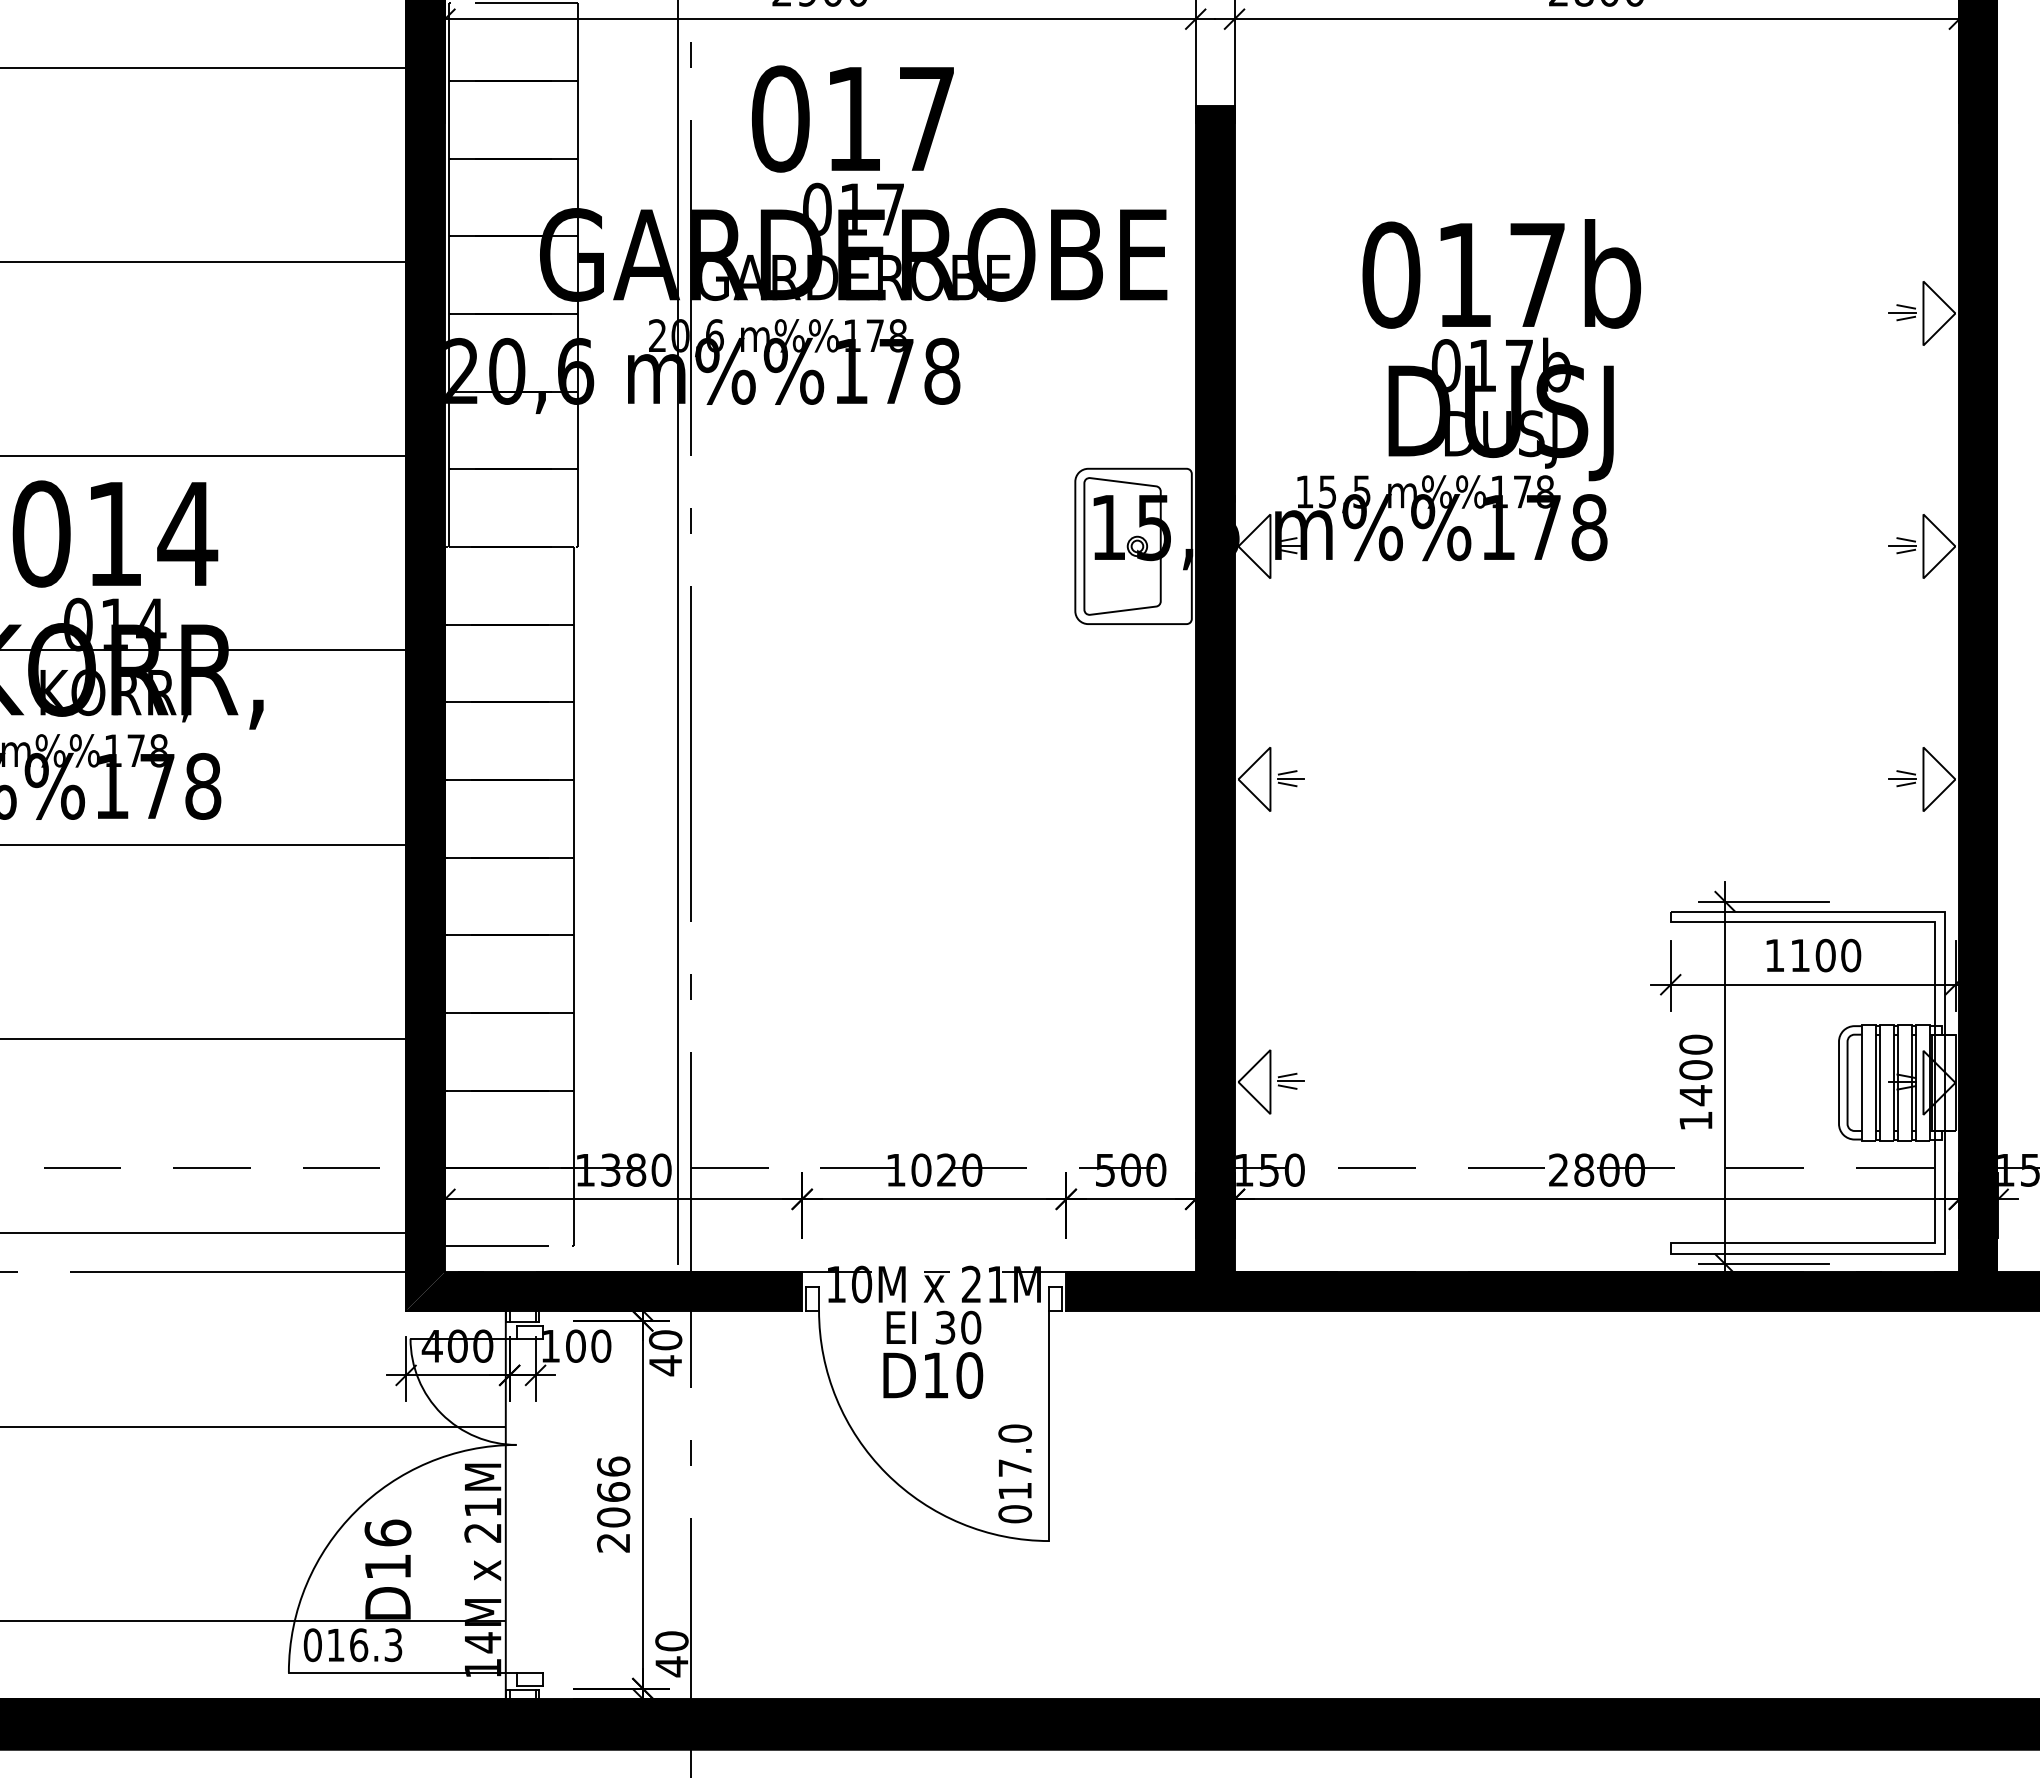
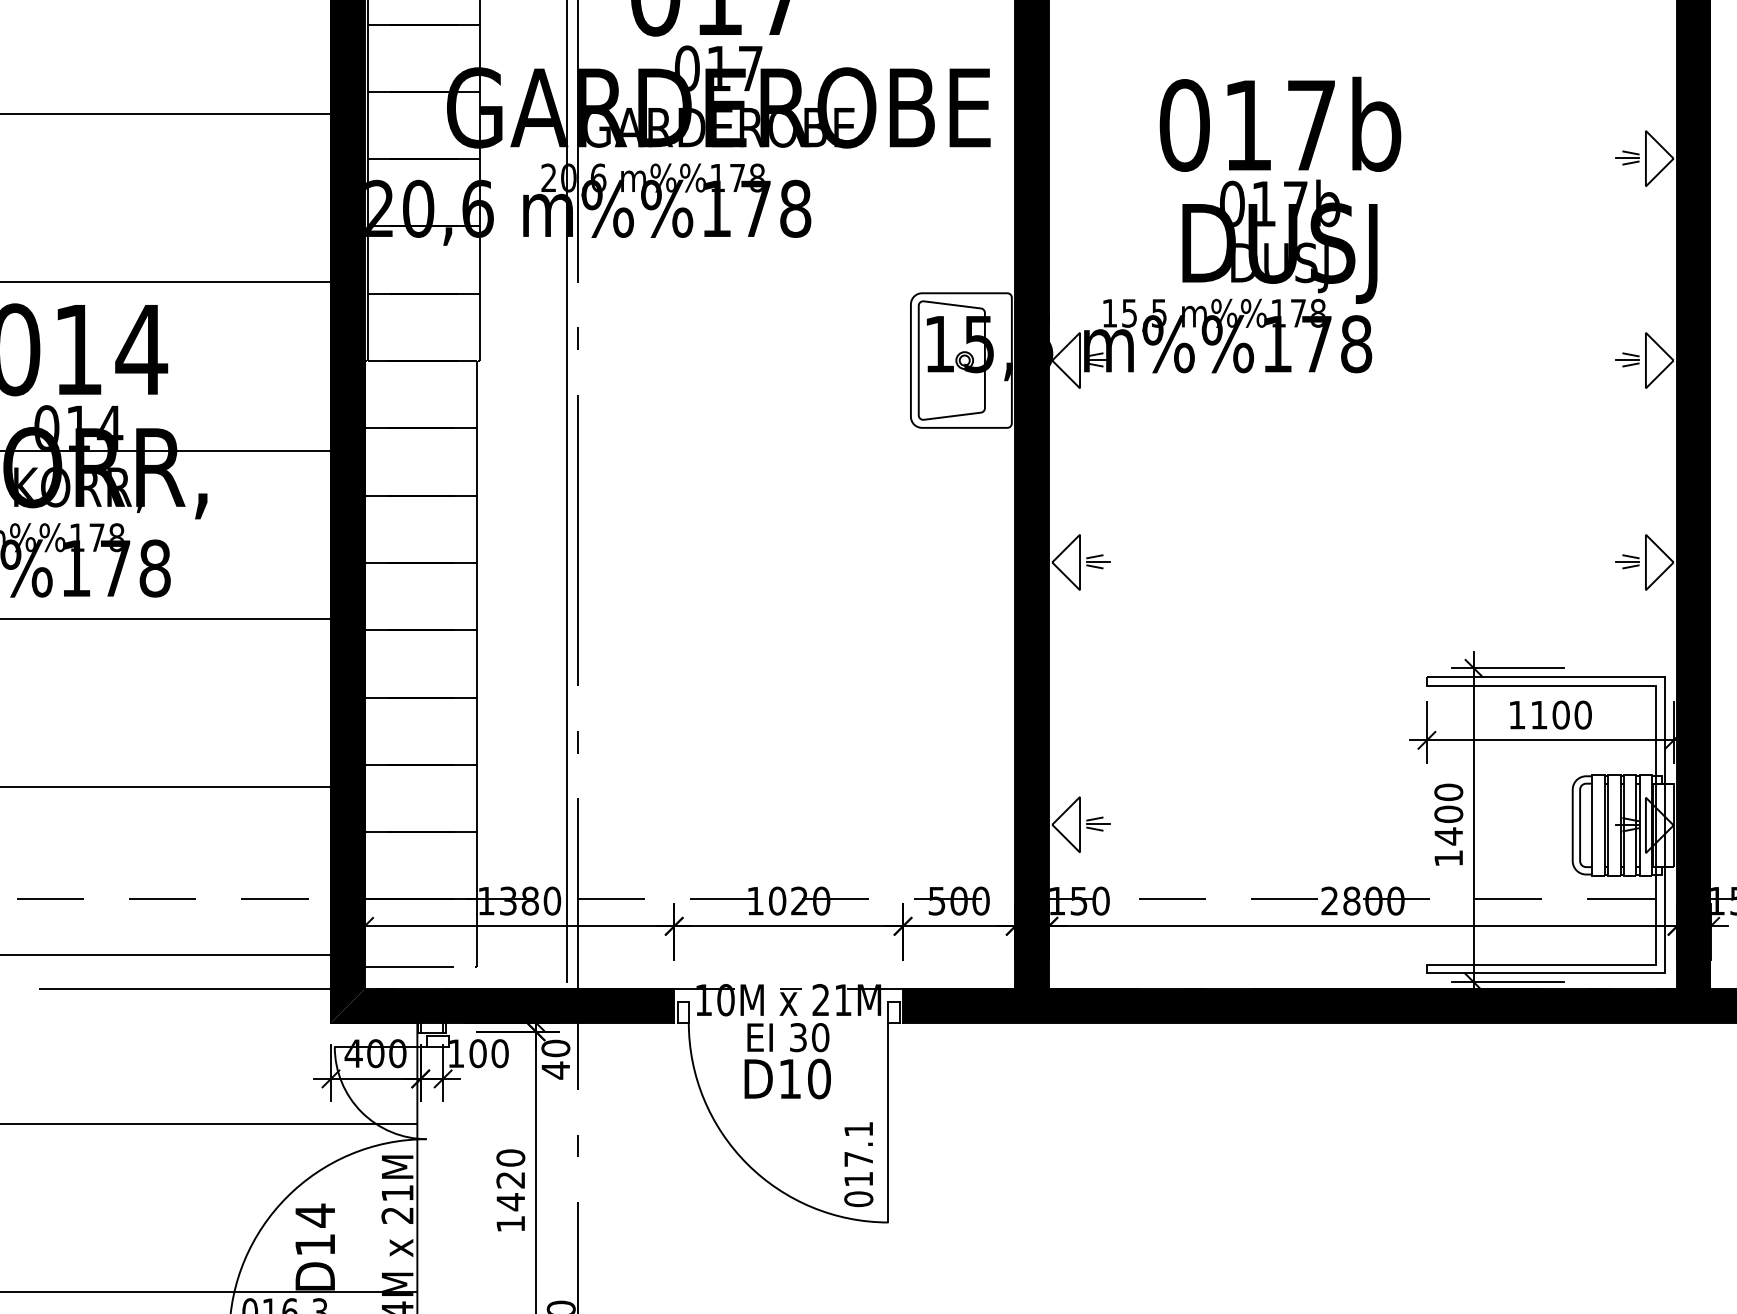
text: (1015, 1433) -> (859, 1129), 017.0 -> 017.1
text: (613, 1504) -> (510, 1190), 2066 -> 1420
text: (387, 1533) -> (314, 1215), D16 -> D14

